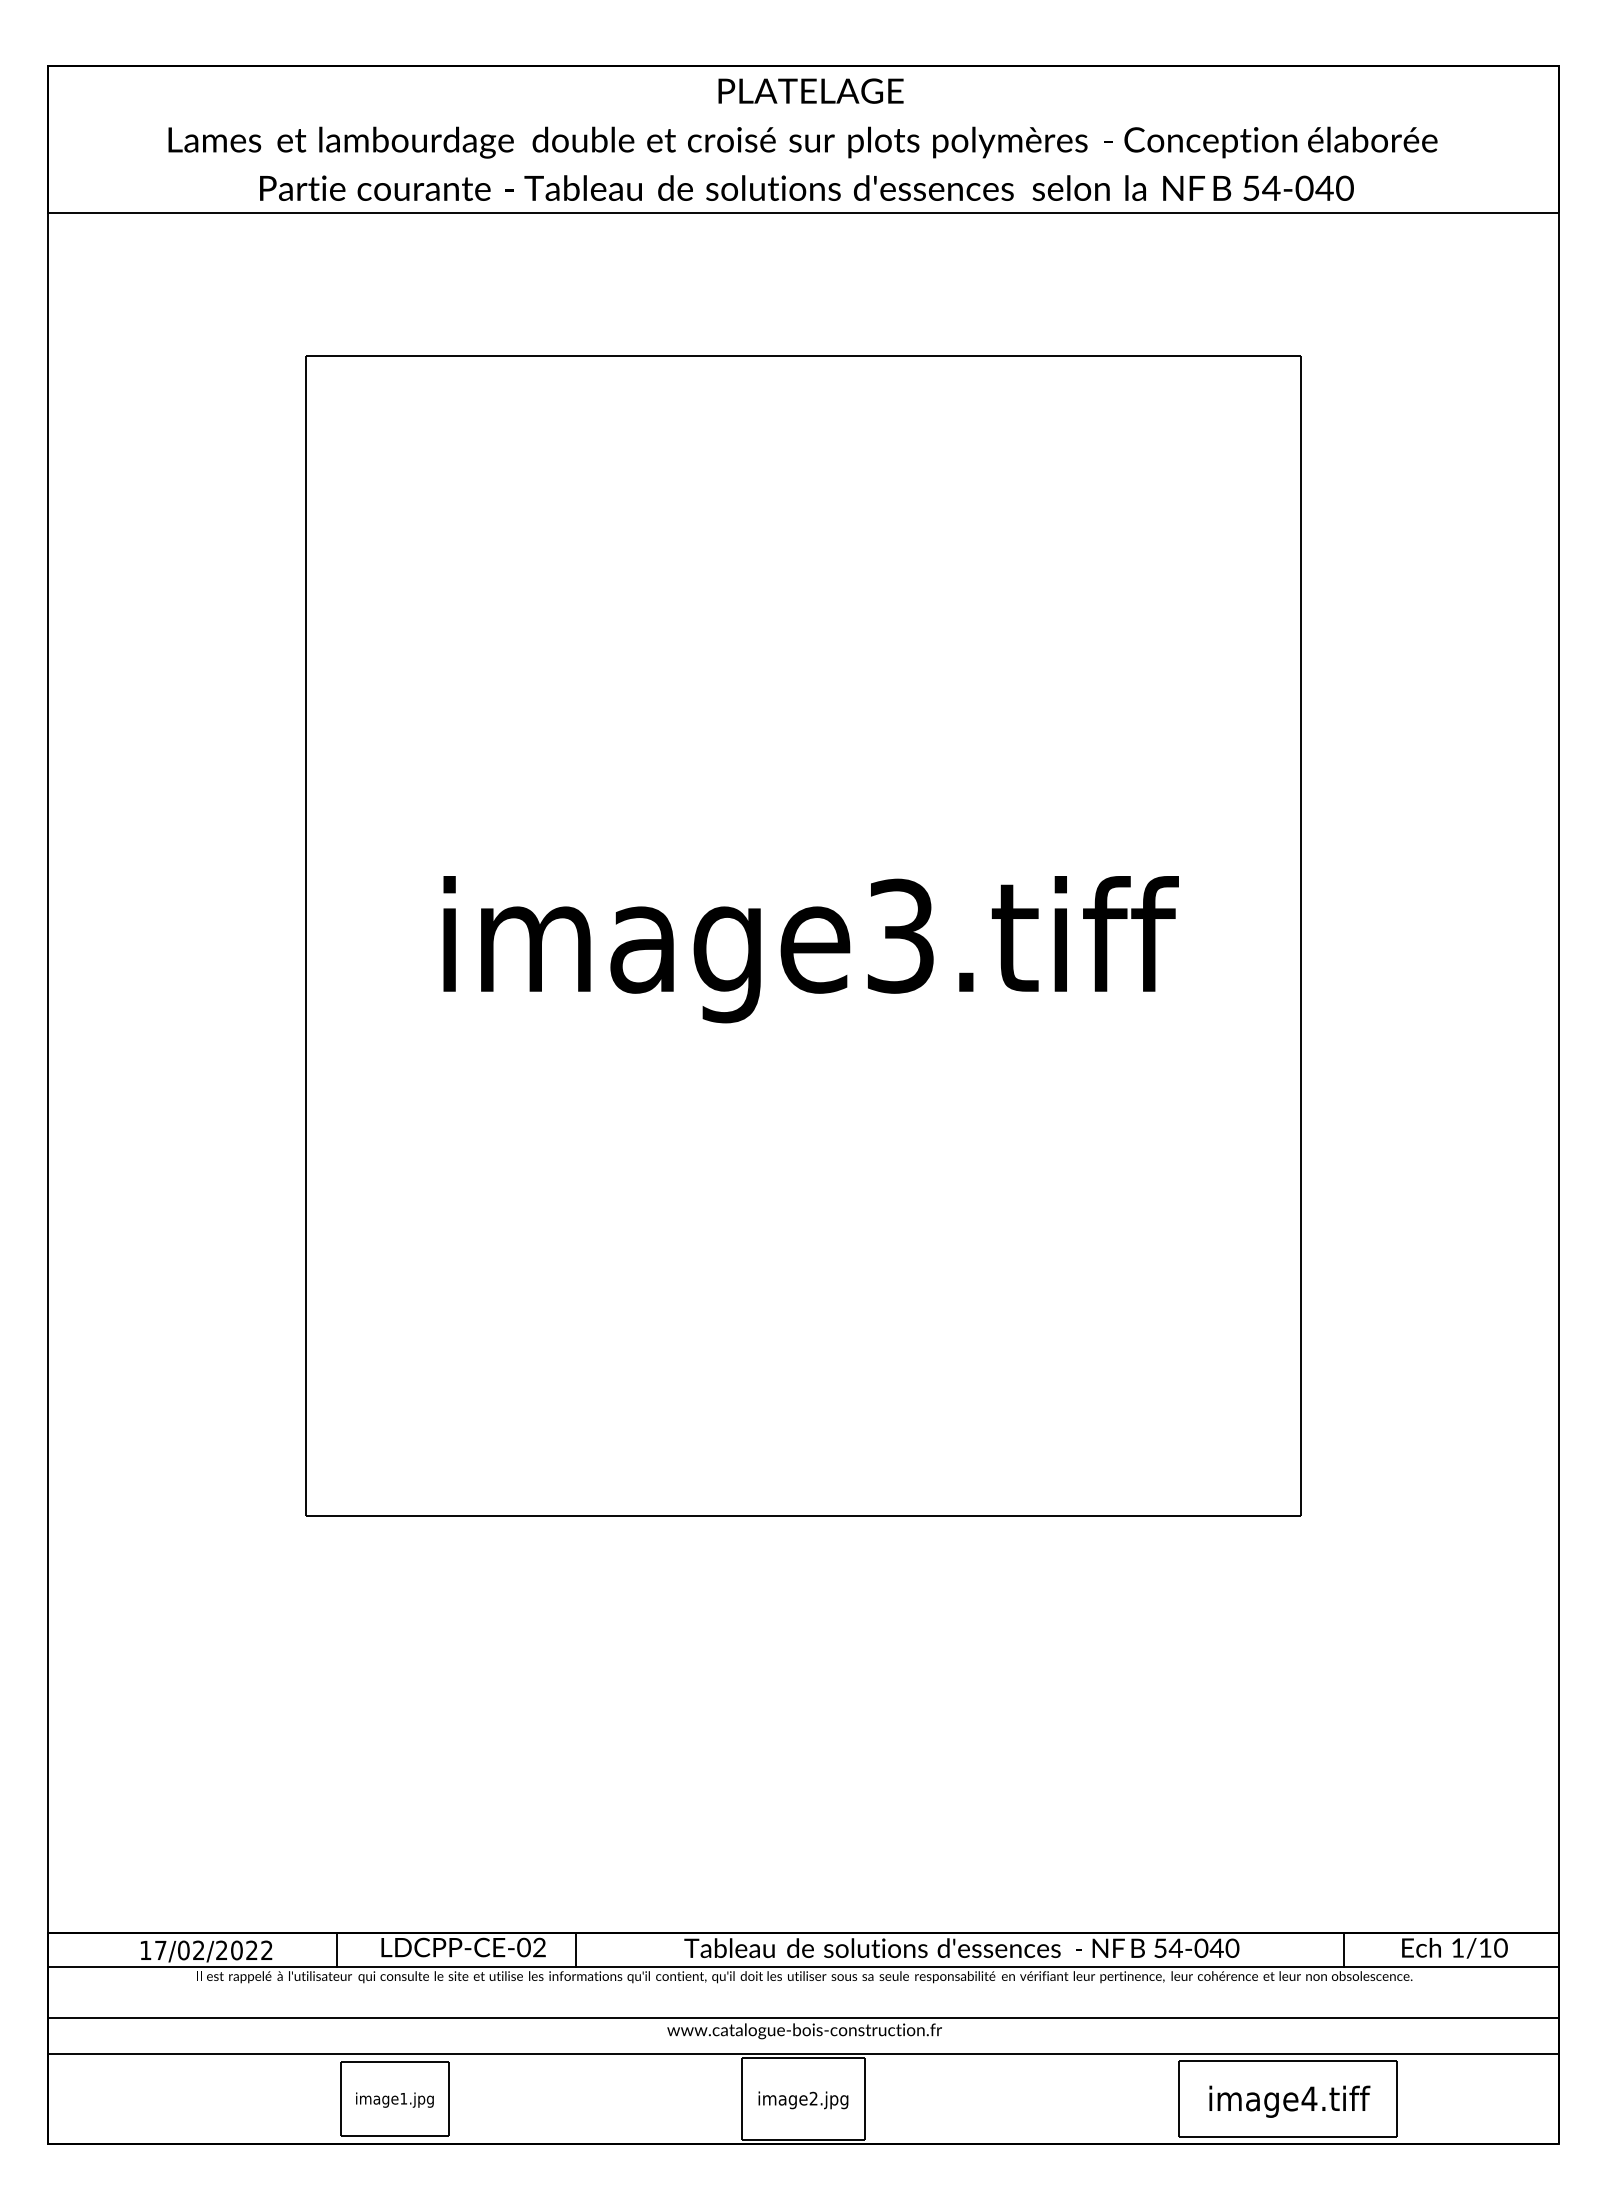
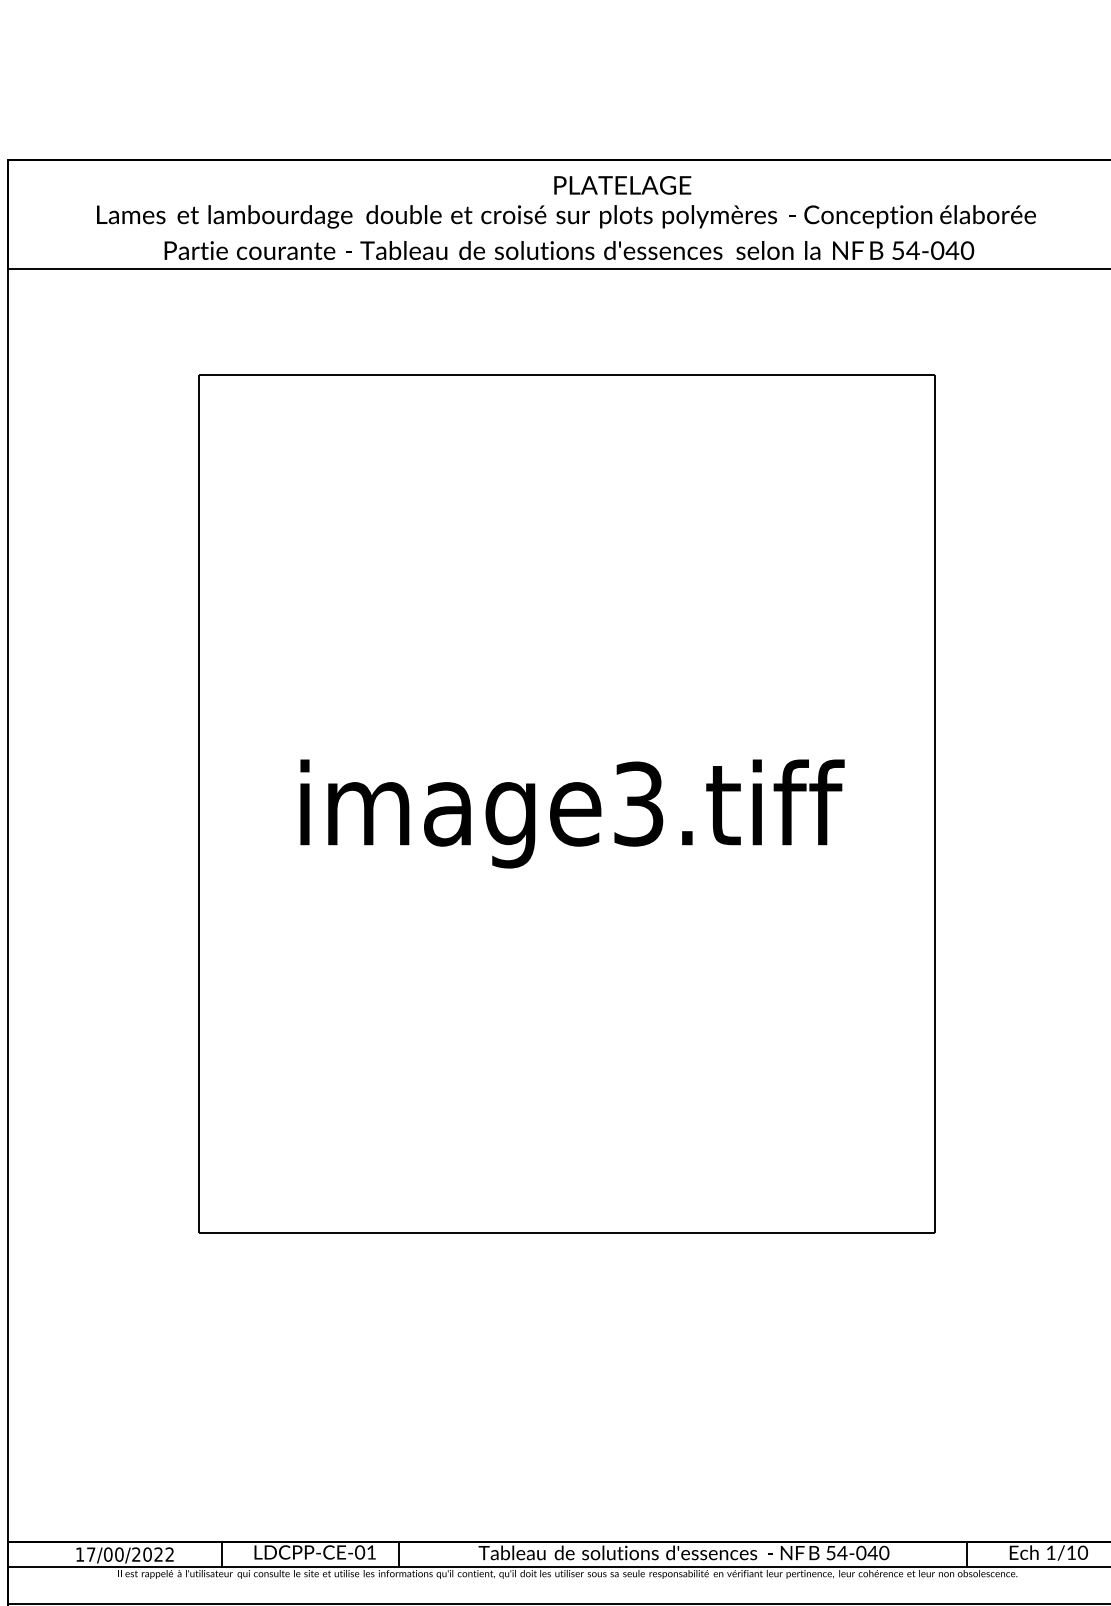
text: (810, 90) -> (622, 184), moved
text: (539, 1947) -> (371, 1552), \c16711848;LDCPP-CE-02 -> \c16711848;LDCPP-CE-01
text: (198, 1950) -> (119, 1554), 17/02/2022 -> 17/00/2022

